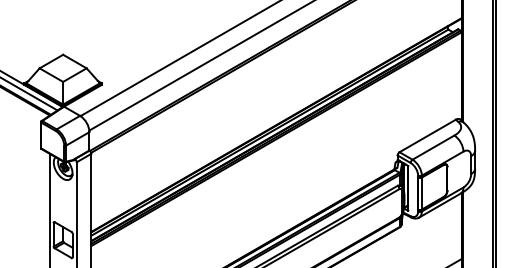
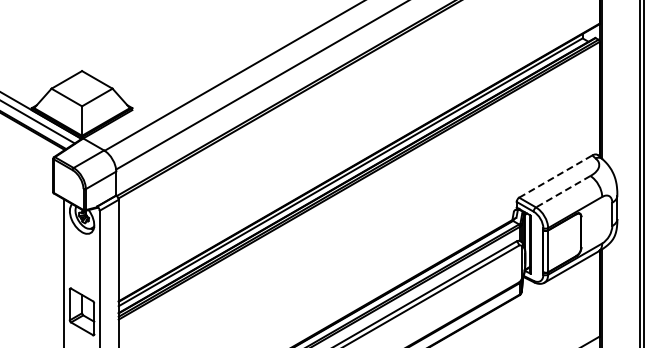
line: (428, 135) -> (556, 176), solid -> dashed
line: (432, 147) -> (562, 191), solid -> dashed

